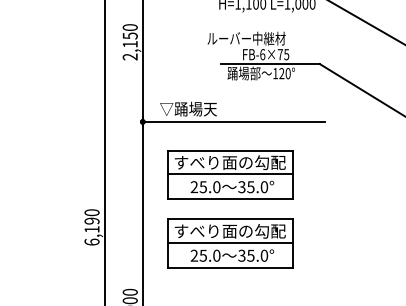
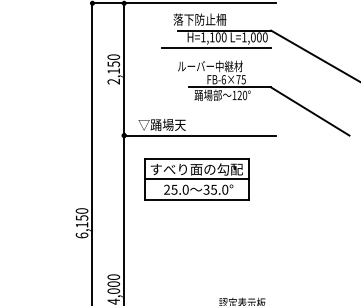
line: (253, 17) -> (216, 48), added
text: (91, 220) -> (81, 217), 6,190 -> 6,150
part: (229, 243) -> (196, 236), removed

